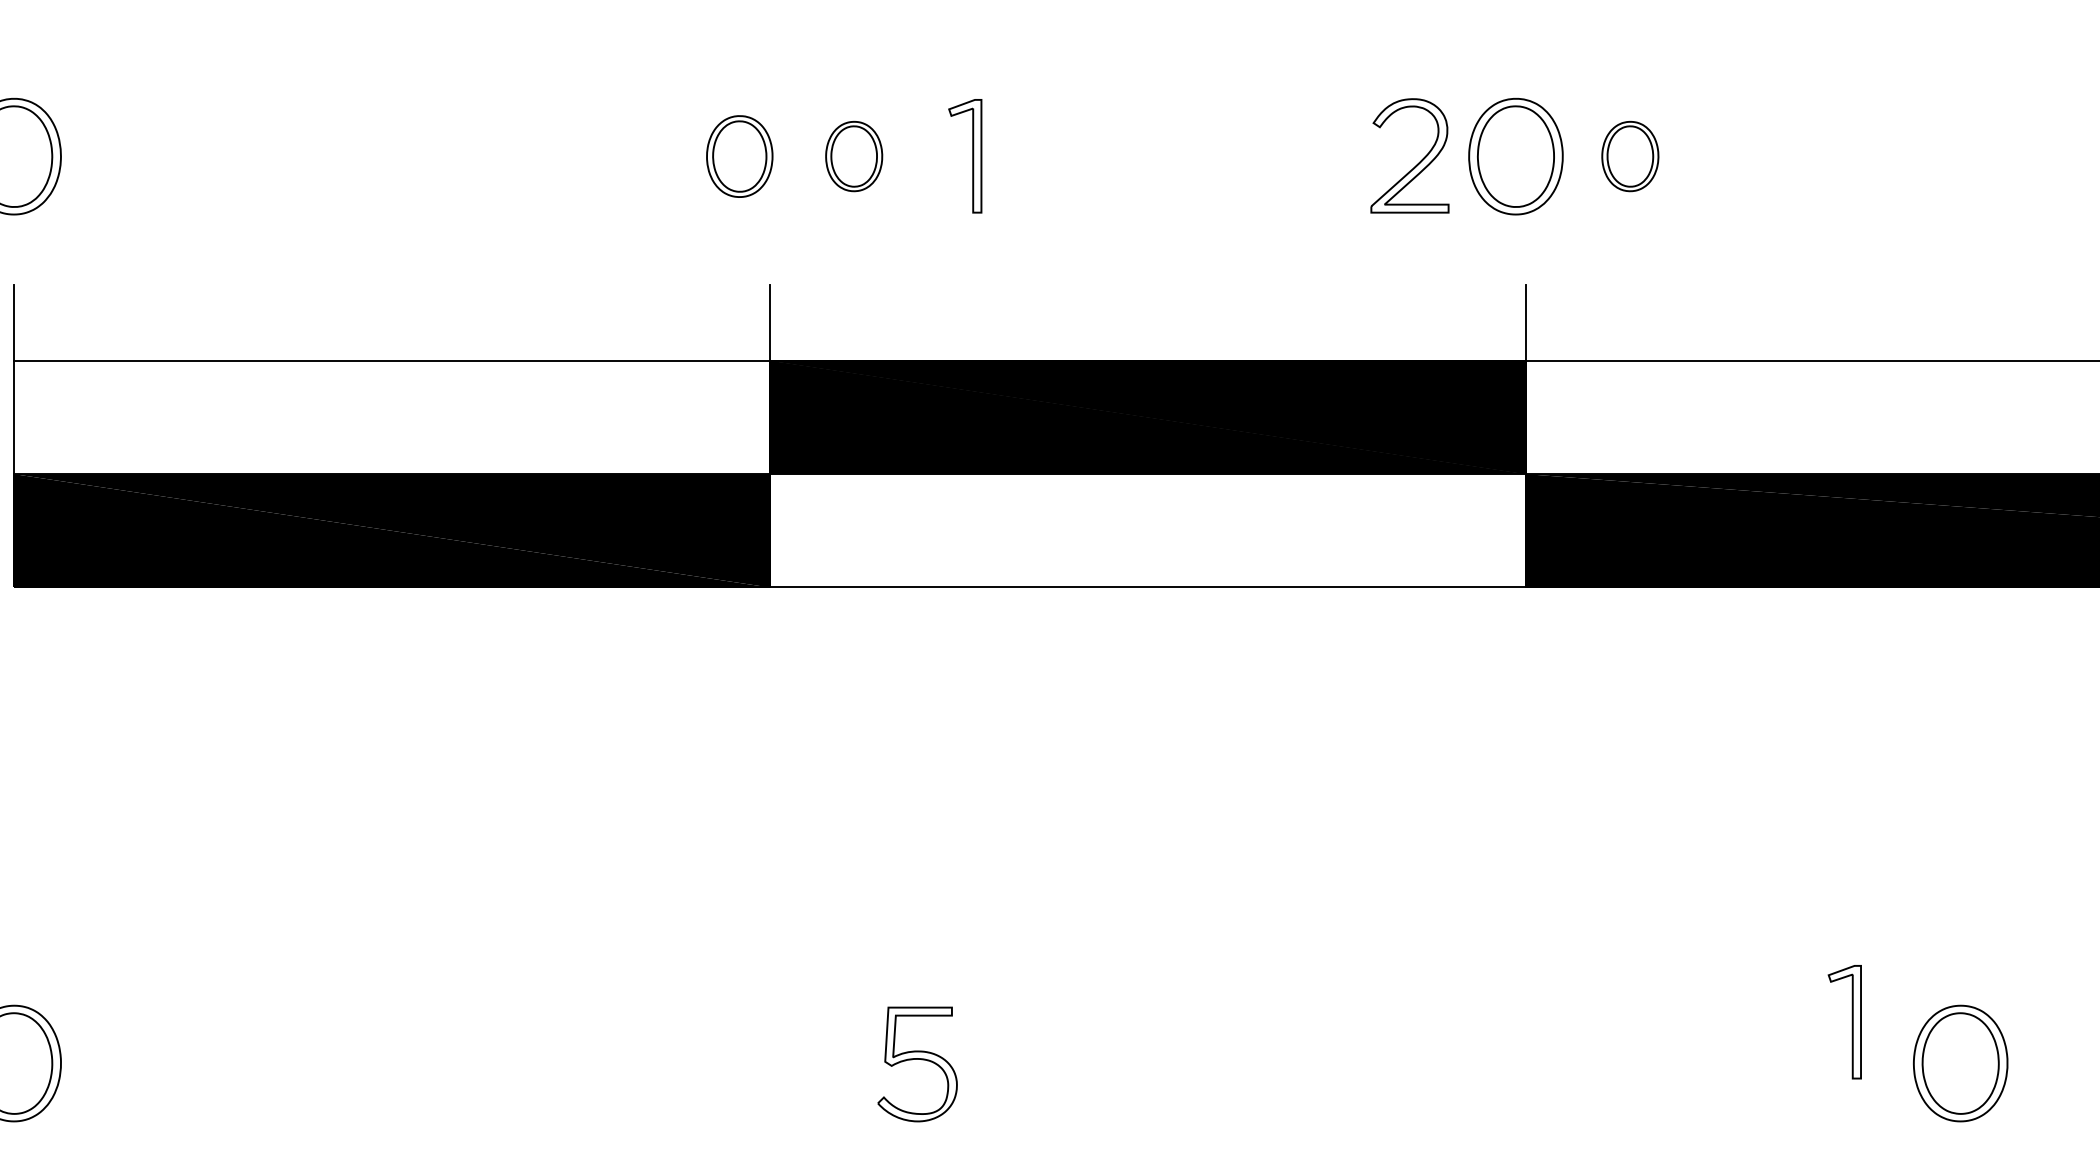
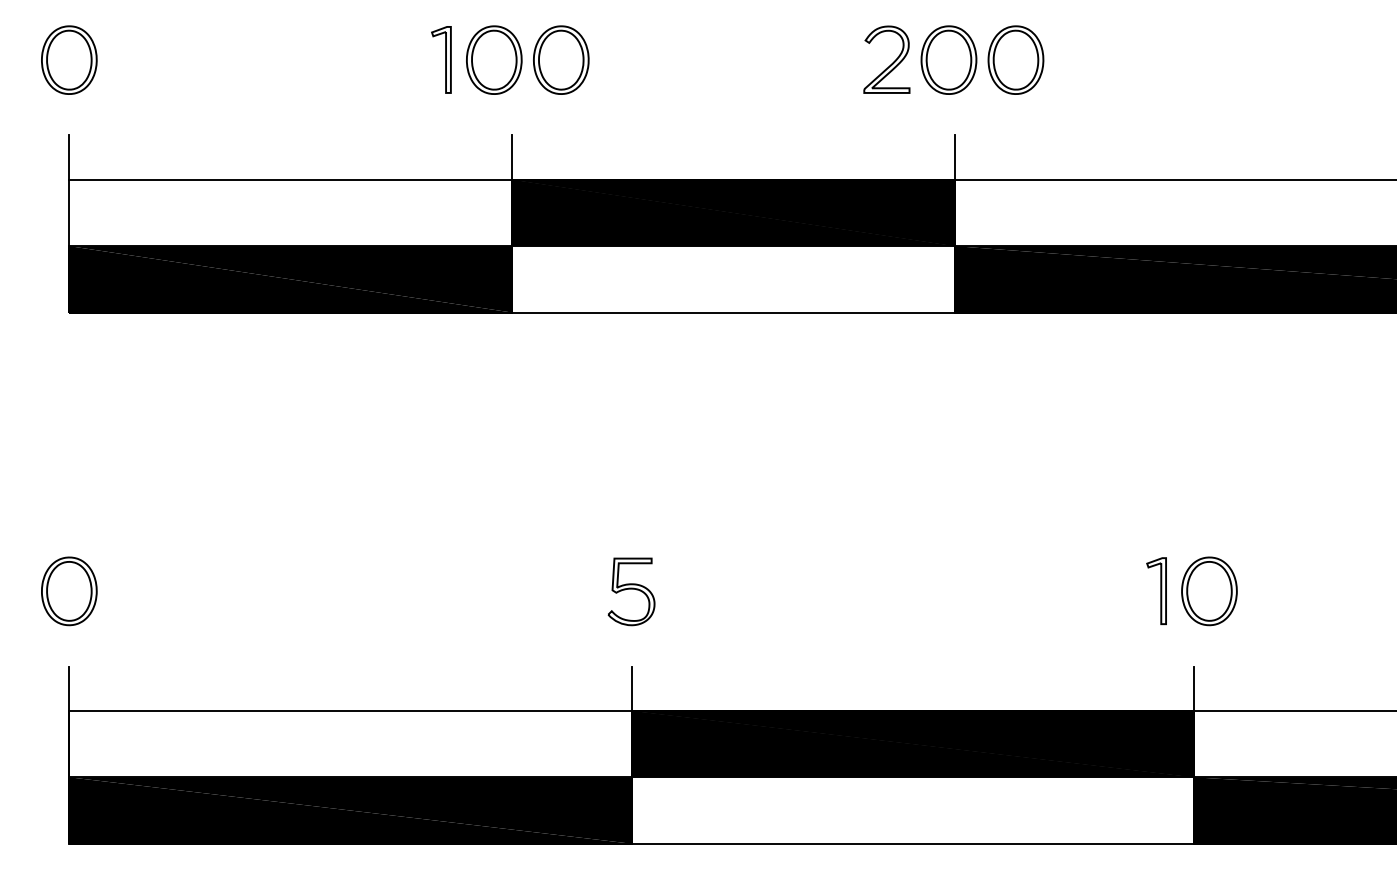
part: (740, 155) -> (494, 59), size x1.43
part: (854, 155) -> (561, 59), size x1.67
part: (965, 155) -> (441, 59), moved
part: (1629, 155) -> (1015, 59), size x1.67
part: (1844, 1021) -> (1156, 590), moved
part: (917, 1063) -> (631, 591), moved

